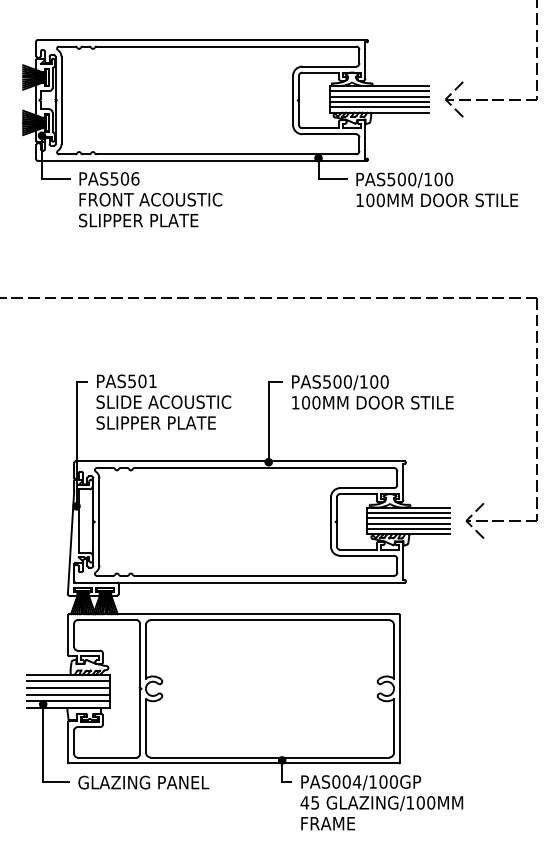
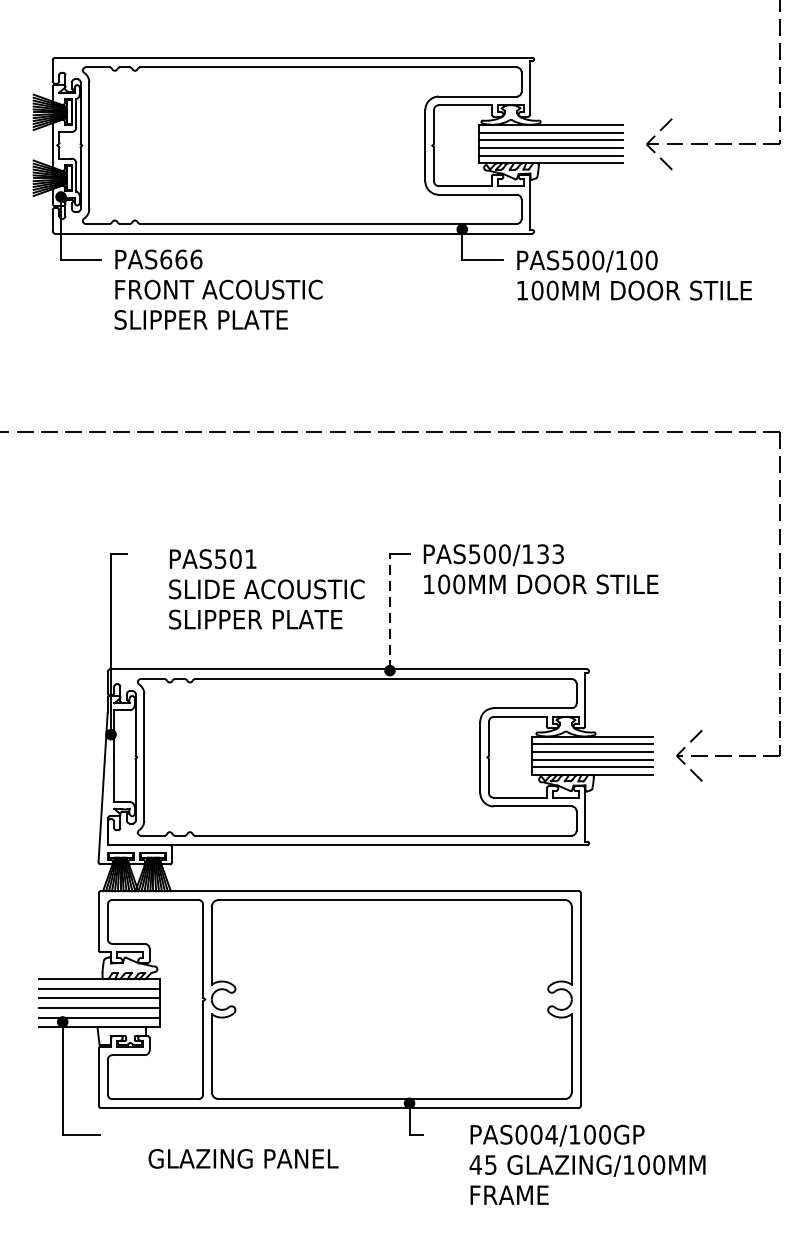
text: (119, 178) -> (173, 258), PAS506 -> PAS666
text: (379, 381) -> (550, 553), PAS500/100 -> PAS500/133
text: (163, 401) -> (266, 588), moved
line: (268, 421) -> (389, 611), solid -> dashed
text: (143, 782) -> (243, 1158), moved
text: (381, 802) -> (587, 1164), moved

